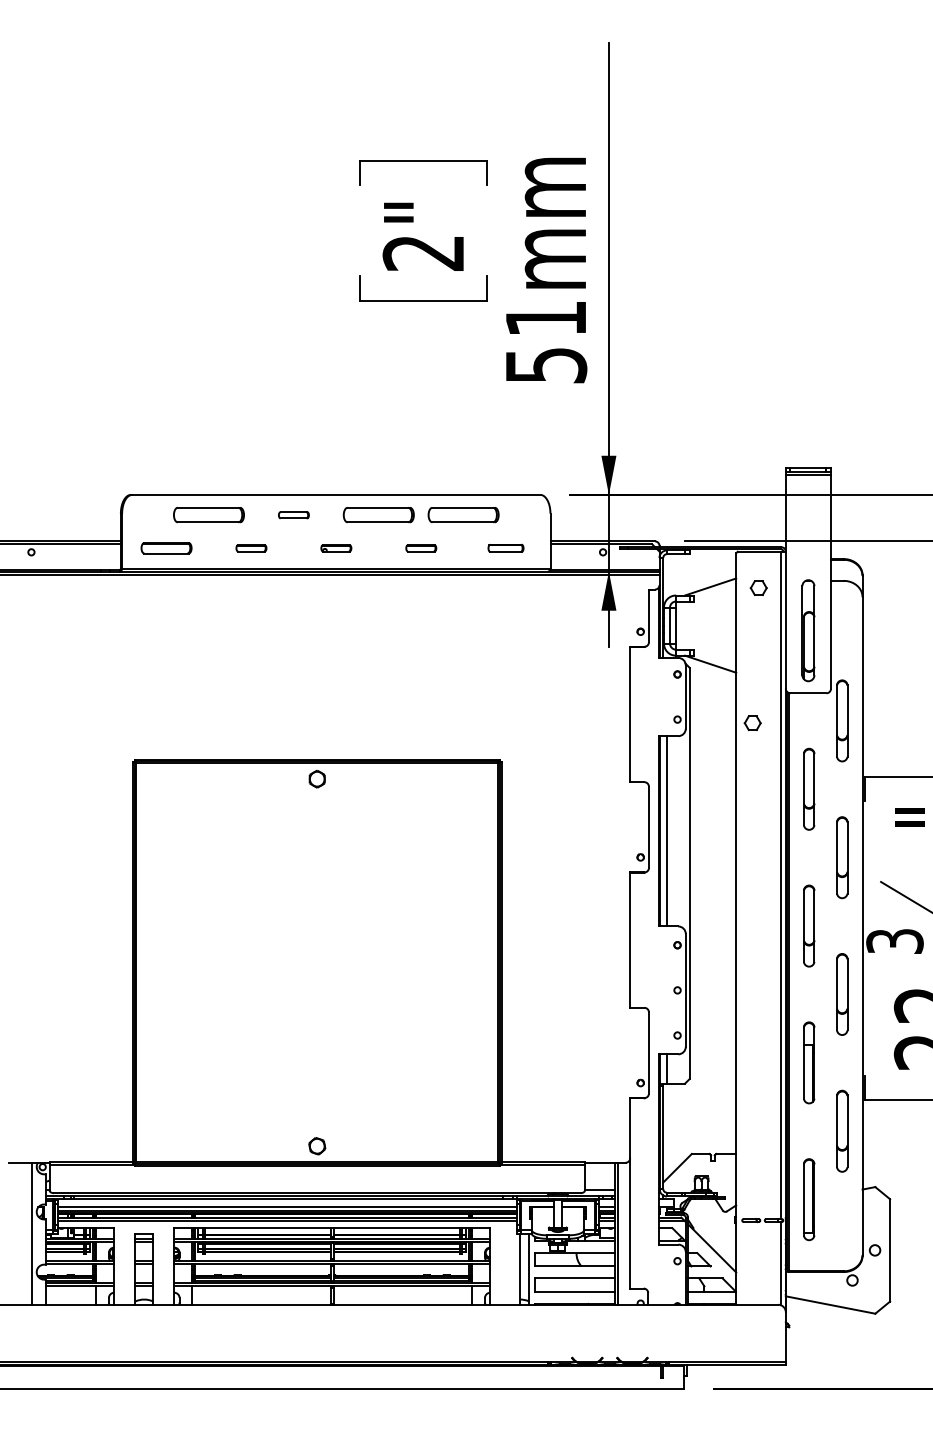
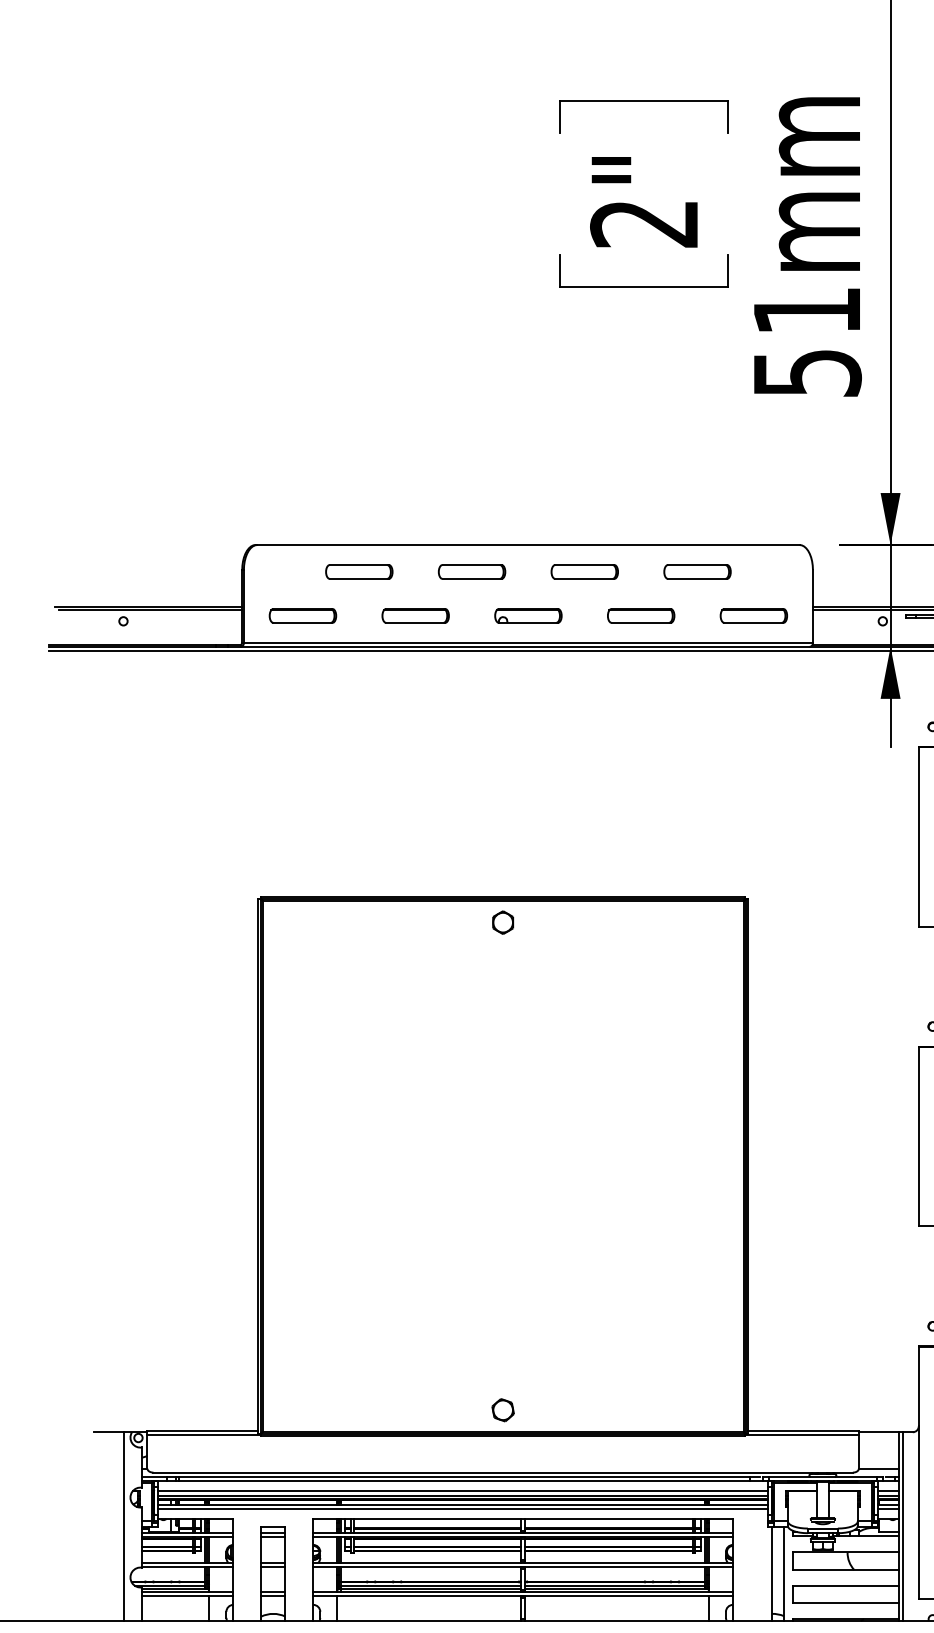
part: (208, 515) -> (358, 572), size x0.71
part: (293, 515) -> (471, 572), size x1.67
part: (378, 515) -> (584, 572), size x0.71
part: (463, 515) -> (697, 572), size x0.71
part: (251, 548) -> (415, 616), size x1.67
part: (336, 548) -> (528, 616), size x1.67
part: (421, 548) -> (641, 616), size x1.67
part: (505, 548) -> (753, 616), size x1.43

